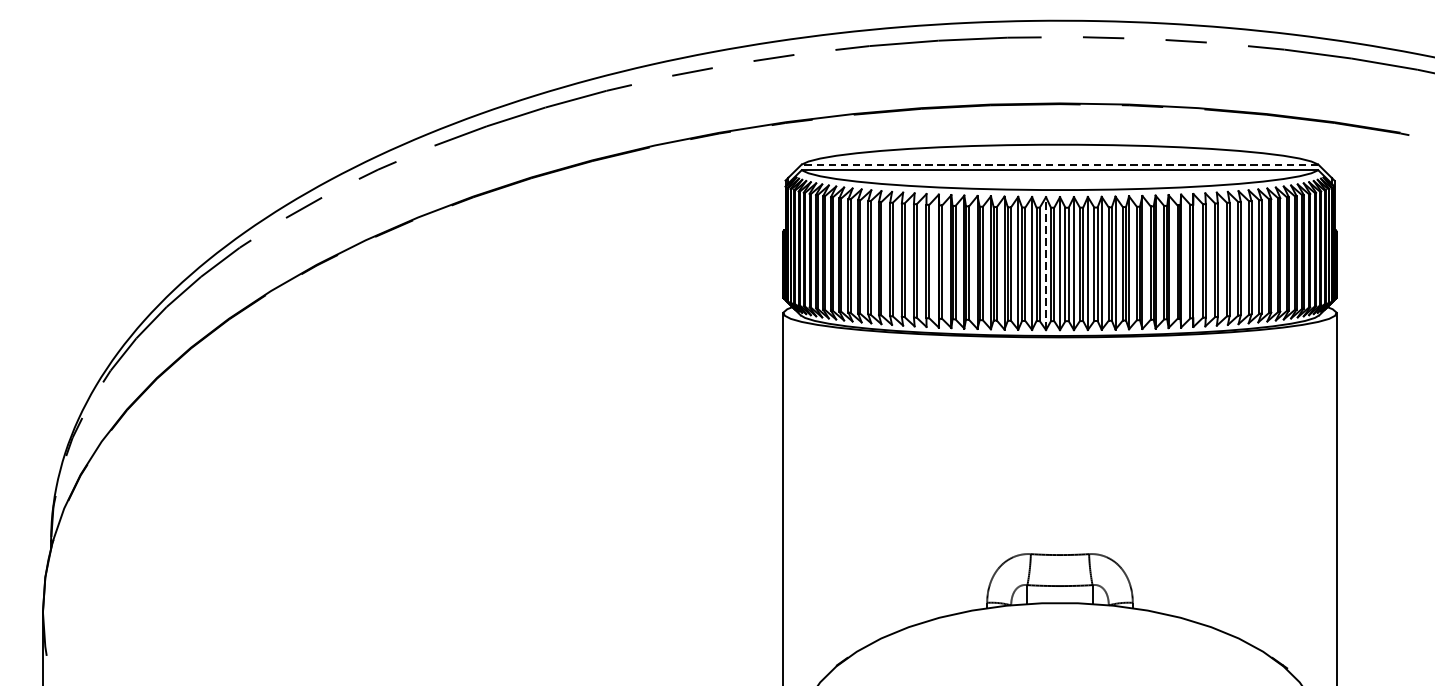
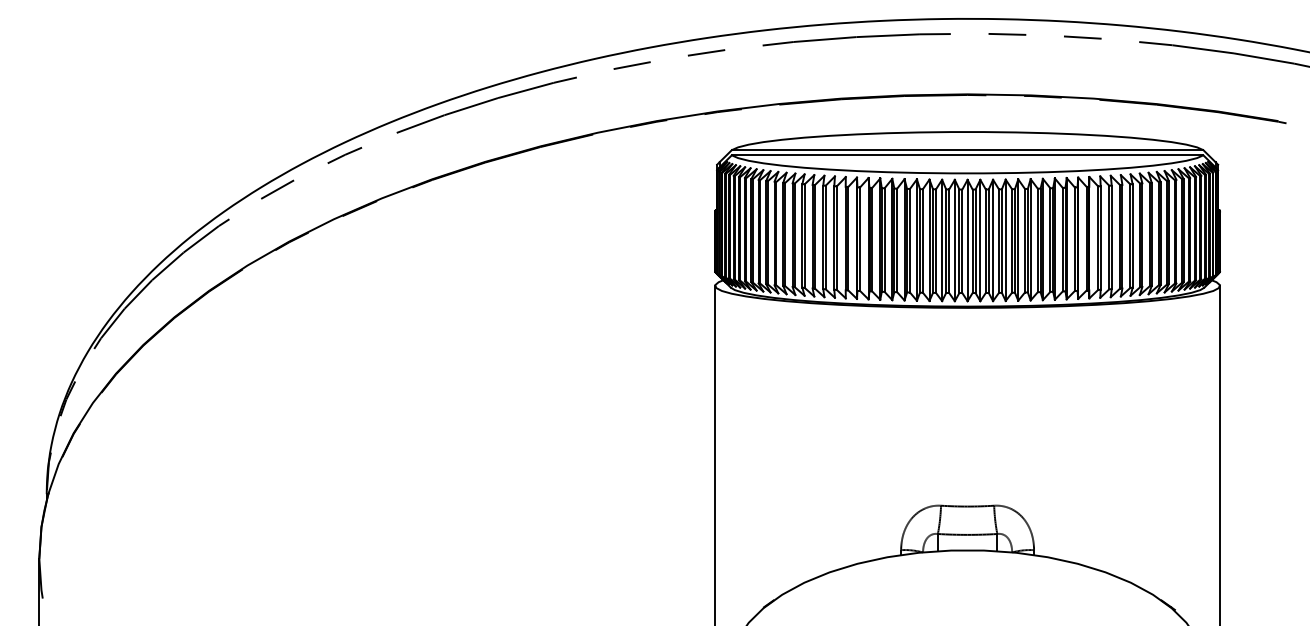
line: (1059, 164) -> (967, 150), dashed -> solid
line: (1045, 263) -> (954, 240), dashed -> solid

